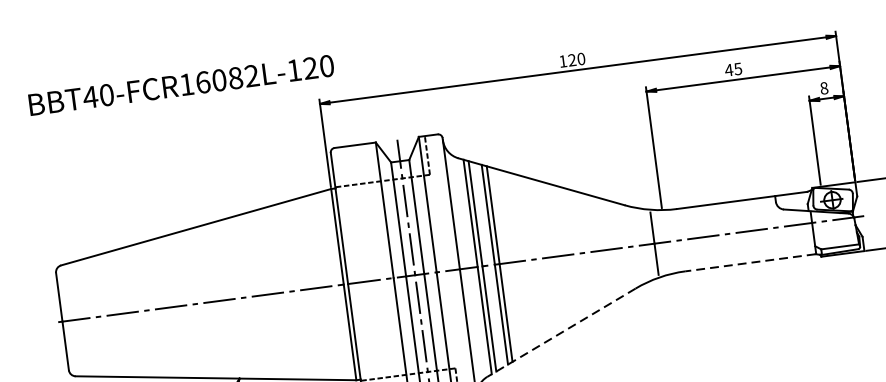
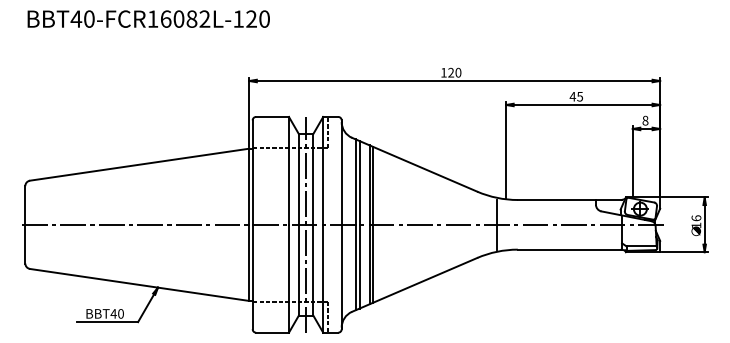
text: (181, 84) -> (148, 18), moved
line: (750, 262) -> (569, 249), dashed -> solid
line: (561, 333) -> (414, 285), dashed -> solid

